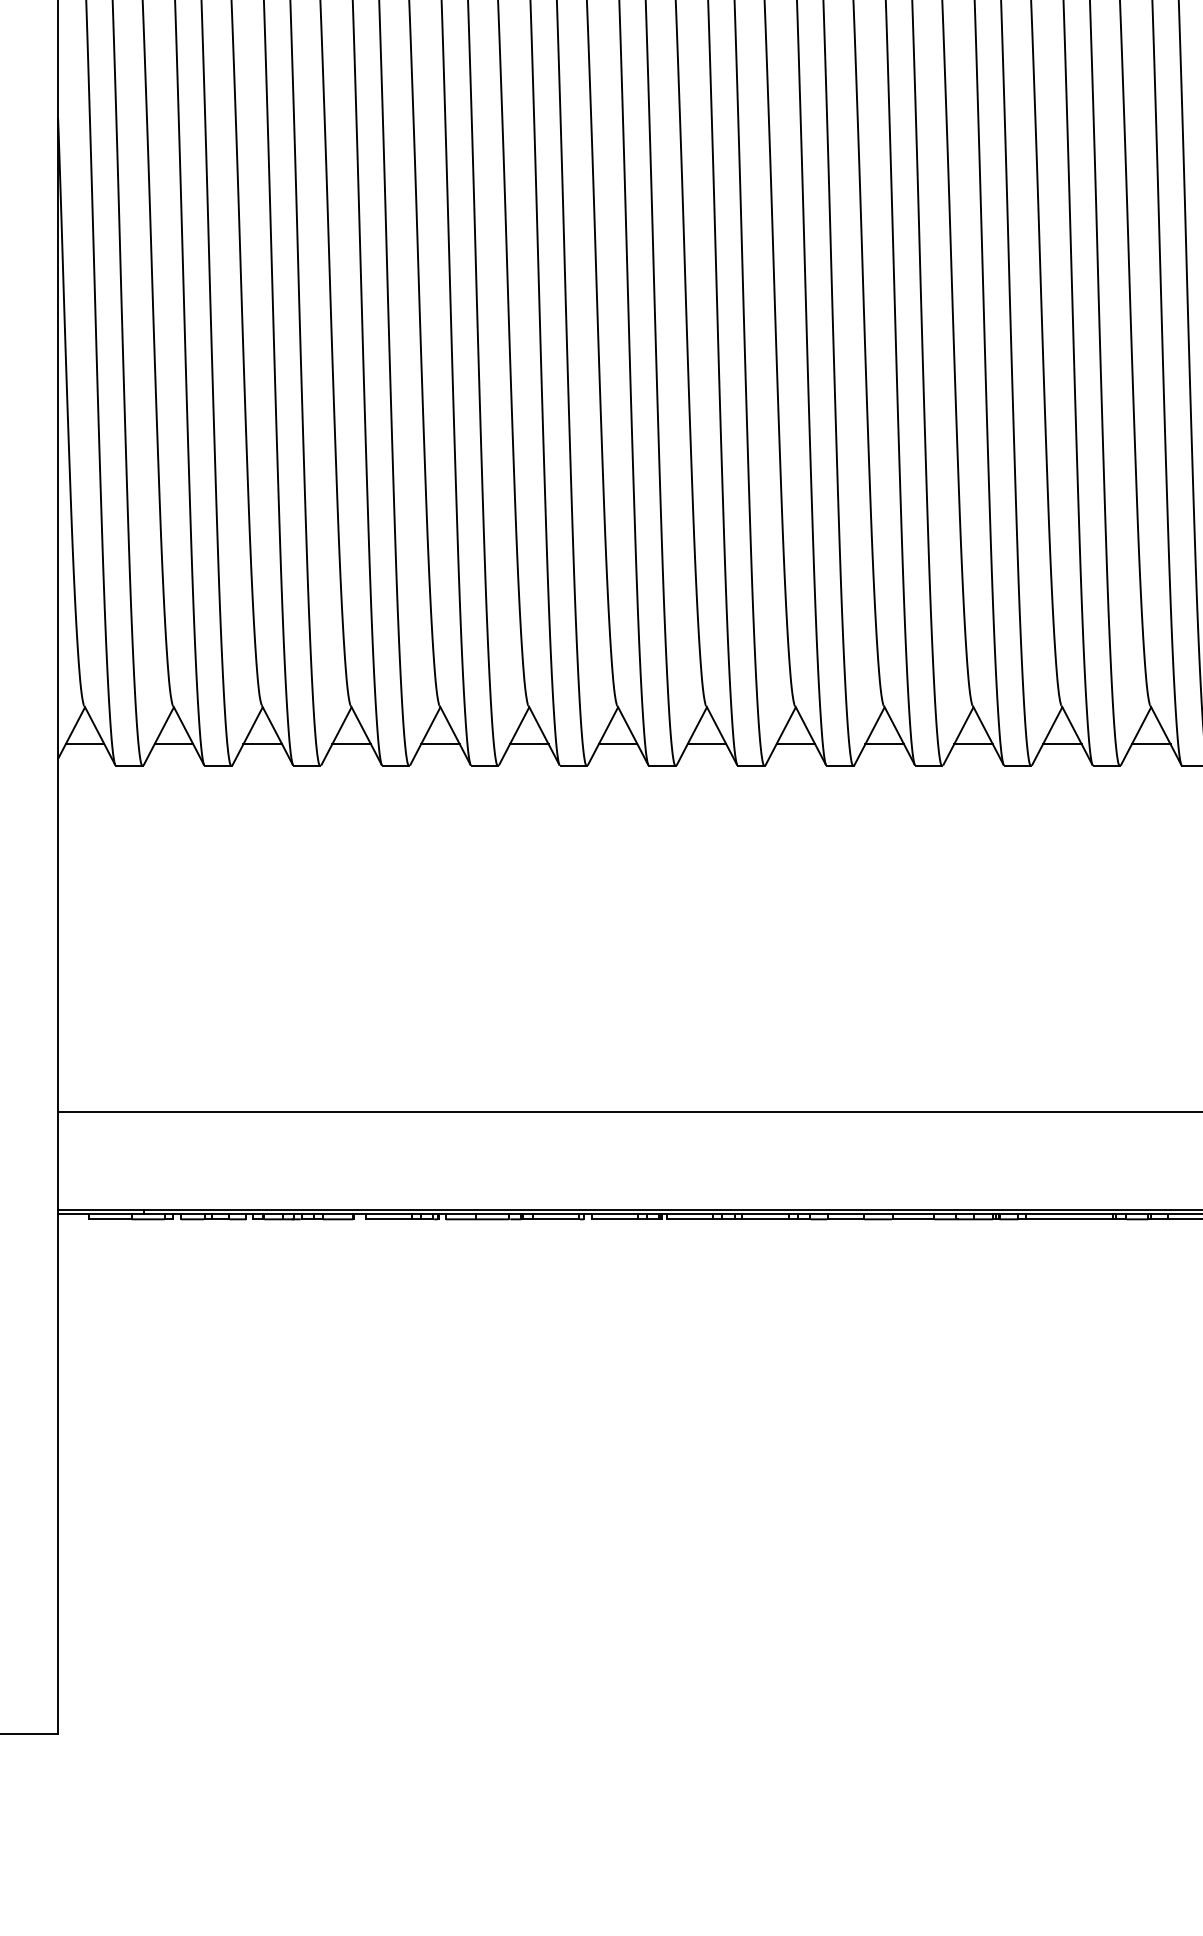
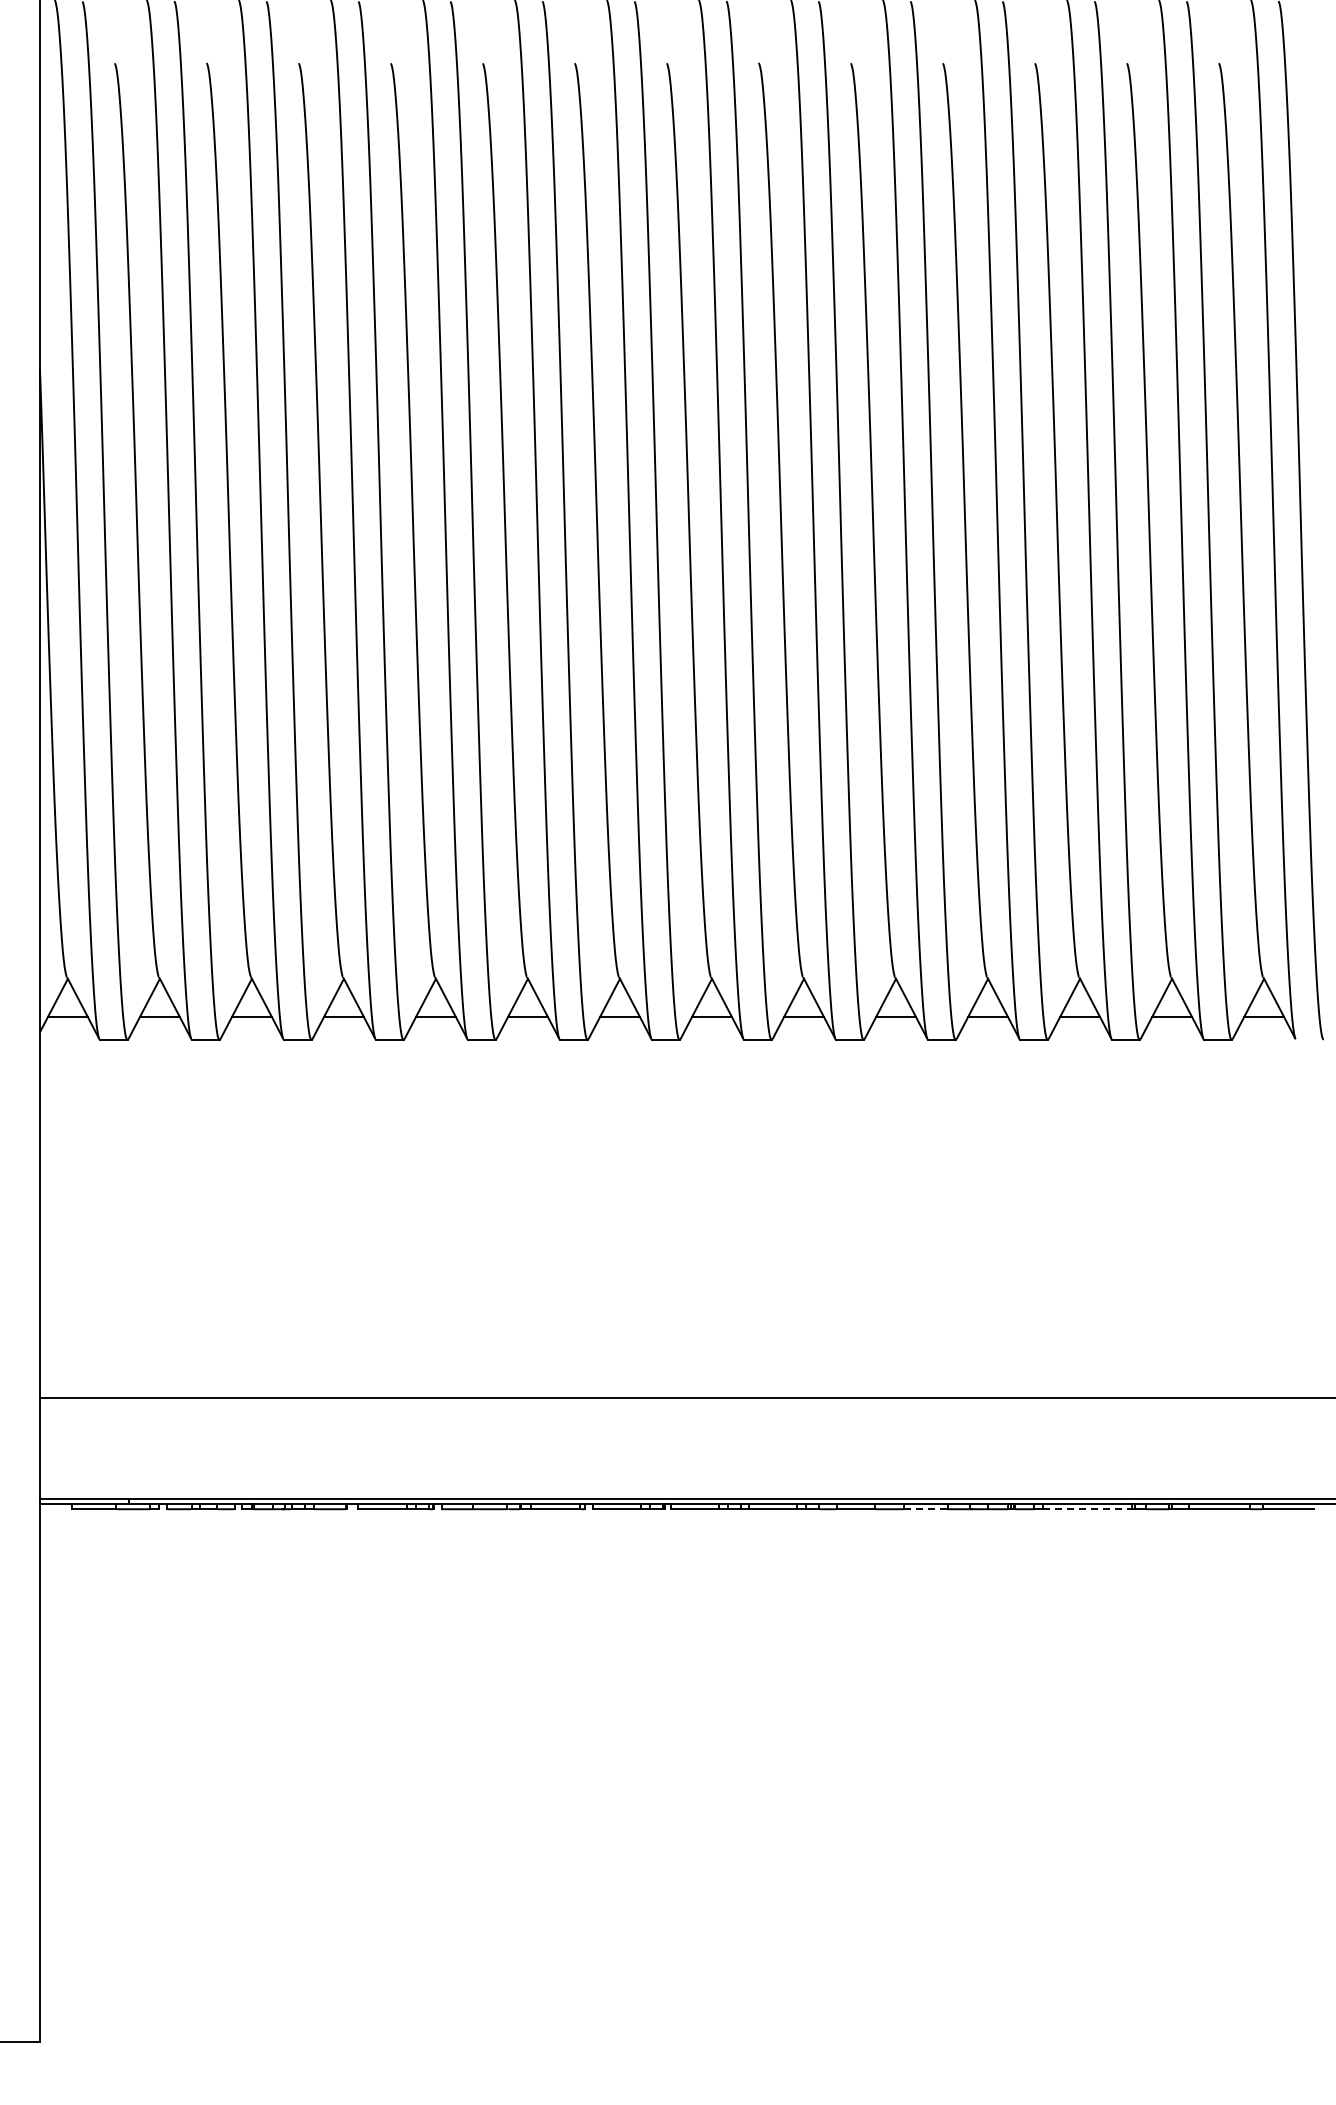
line: (913, 1219) -> (925, 1509), solid -> dashed
line: (1069, 1219) -> (1087, 1509), solid -> dashed

